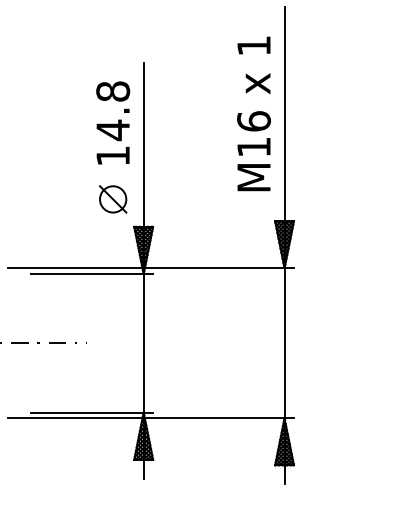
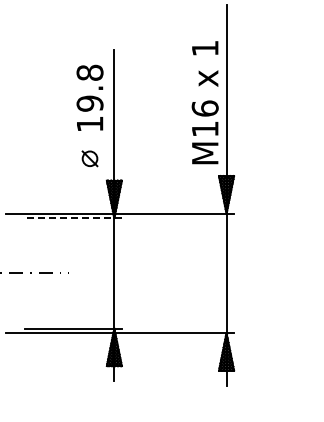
text: (253, 113) -> (204, 102), moved
text: (112, 130) -> (89, 103), 14.8 -> 19.8
part: (112, 199) -> (89, 158), size x0.7
line: (92, 274) -> (73, 218), solid -> dashed

